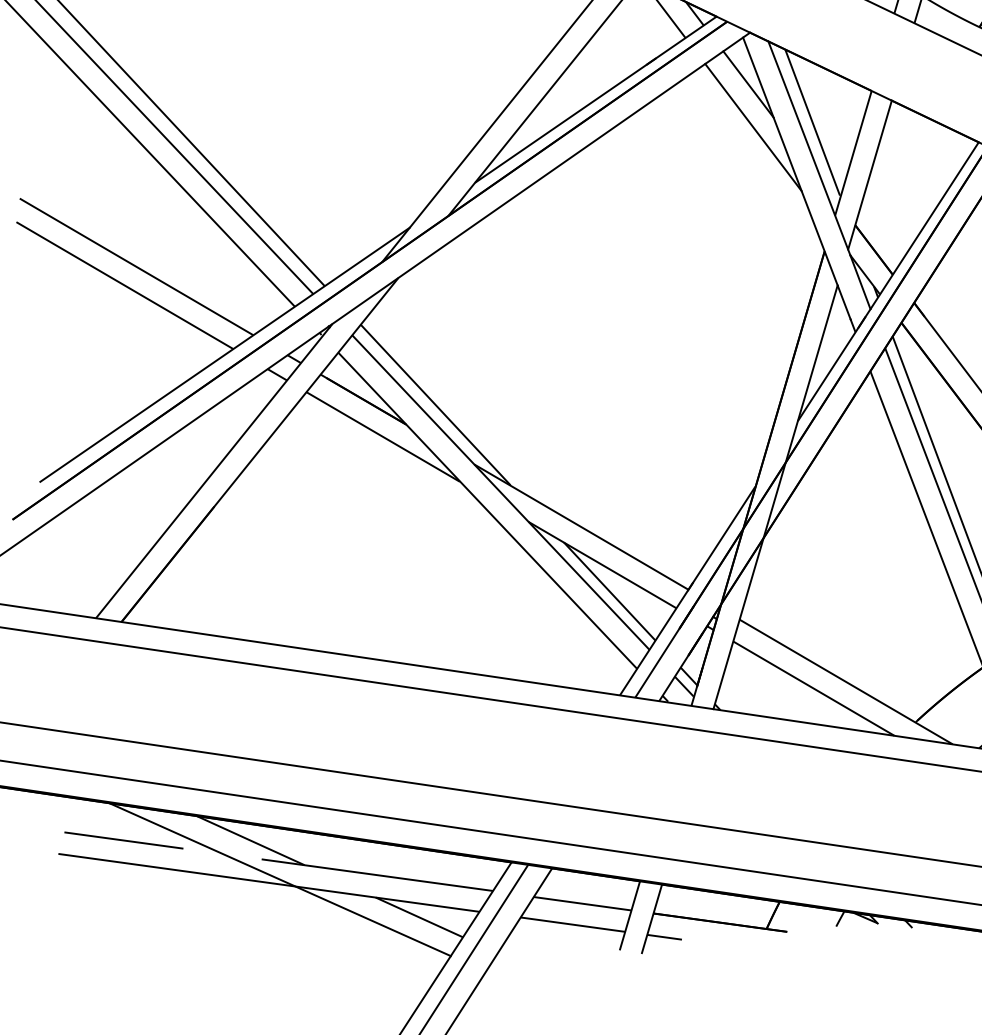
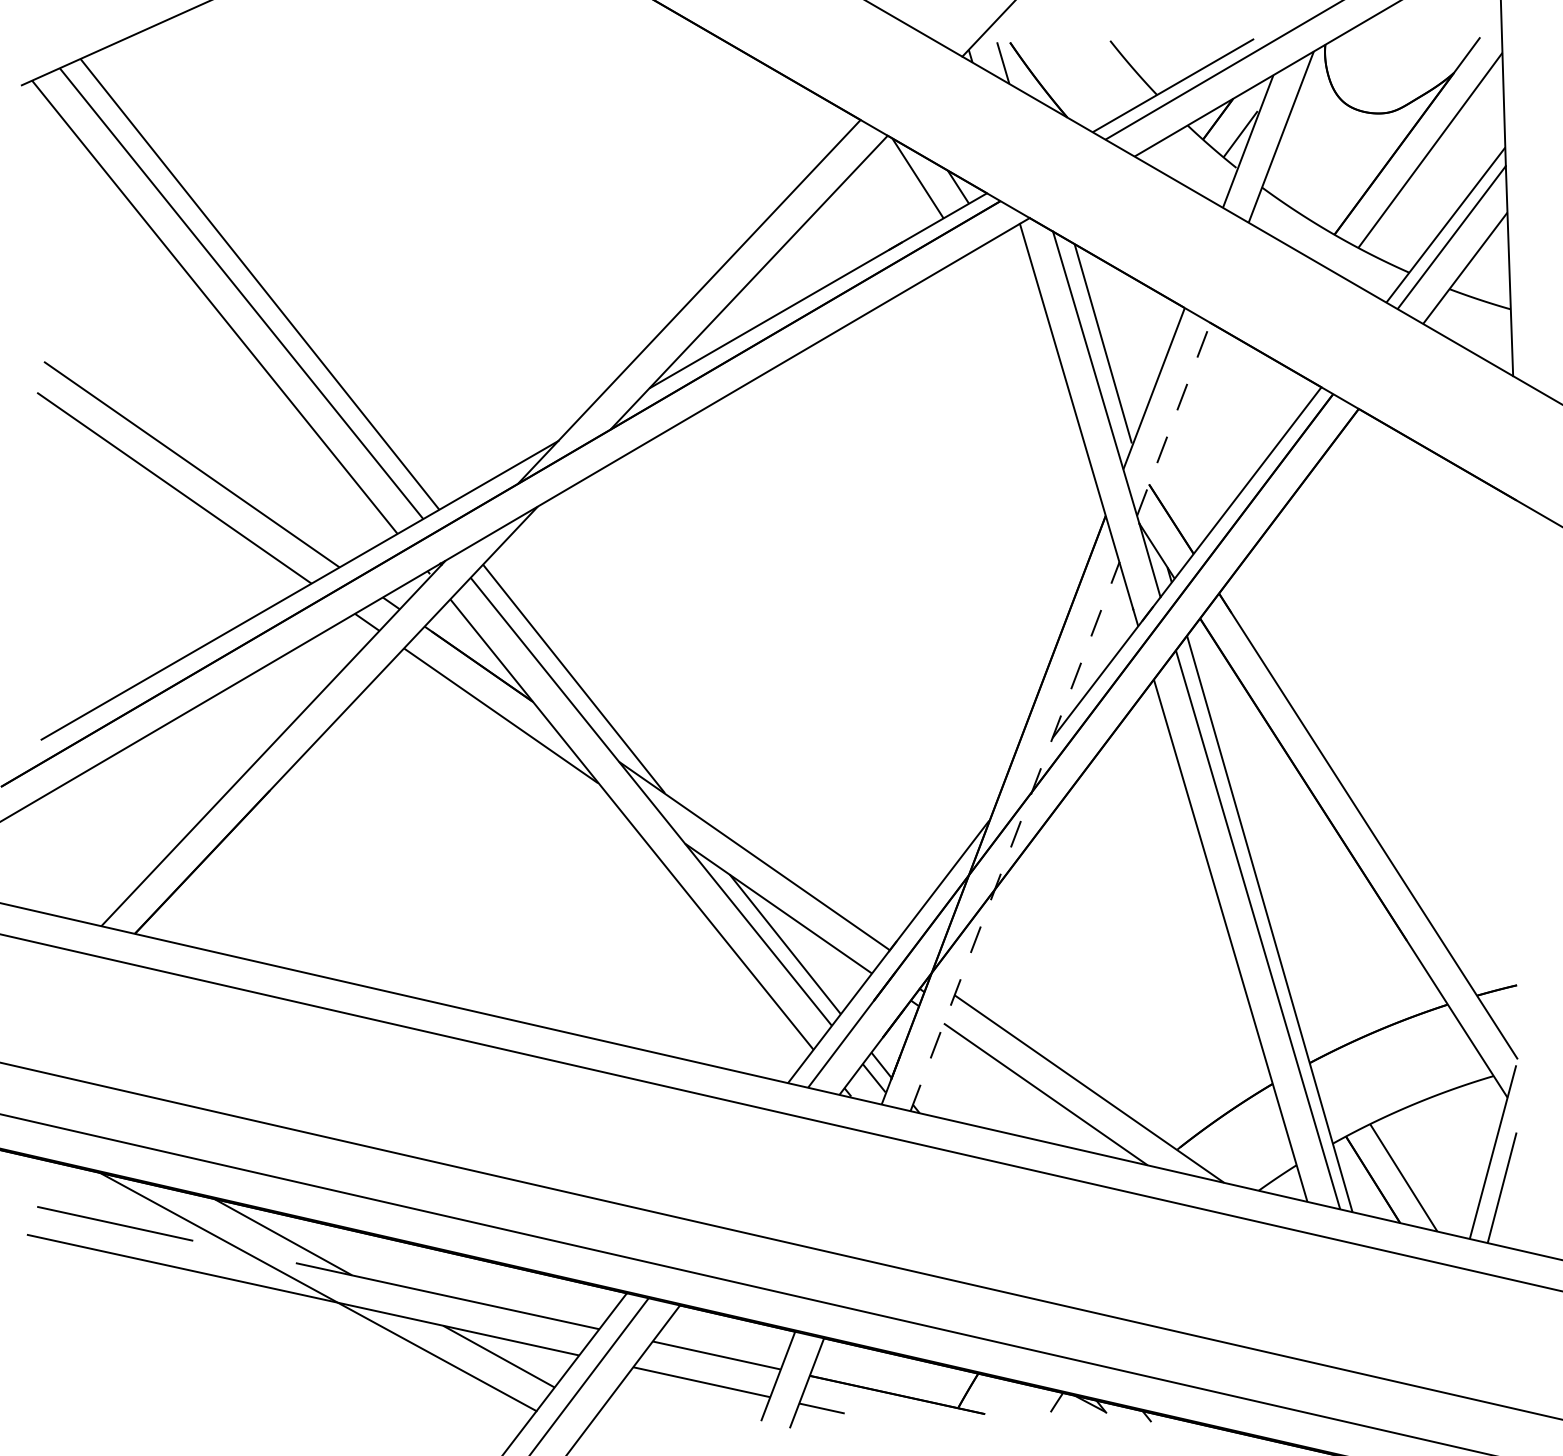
line: (748, 84) -> (1022, 286), removed
line: (753, 127) -> (1024, 343), removed
line: (870, 174) -> (1174, 418), solid -> dashed
line: (775, 497) -> (1015, 836), solid -> dashed

